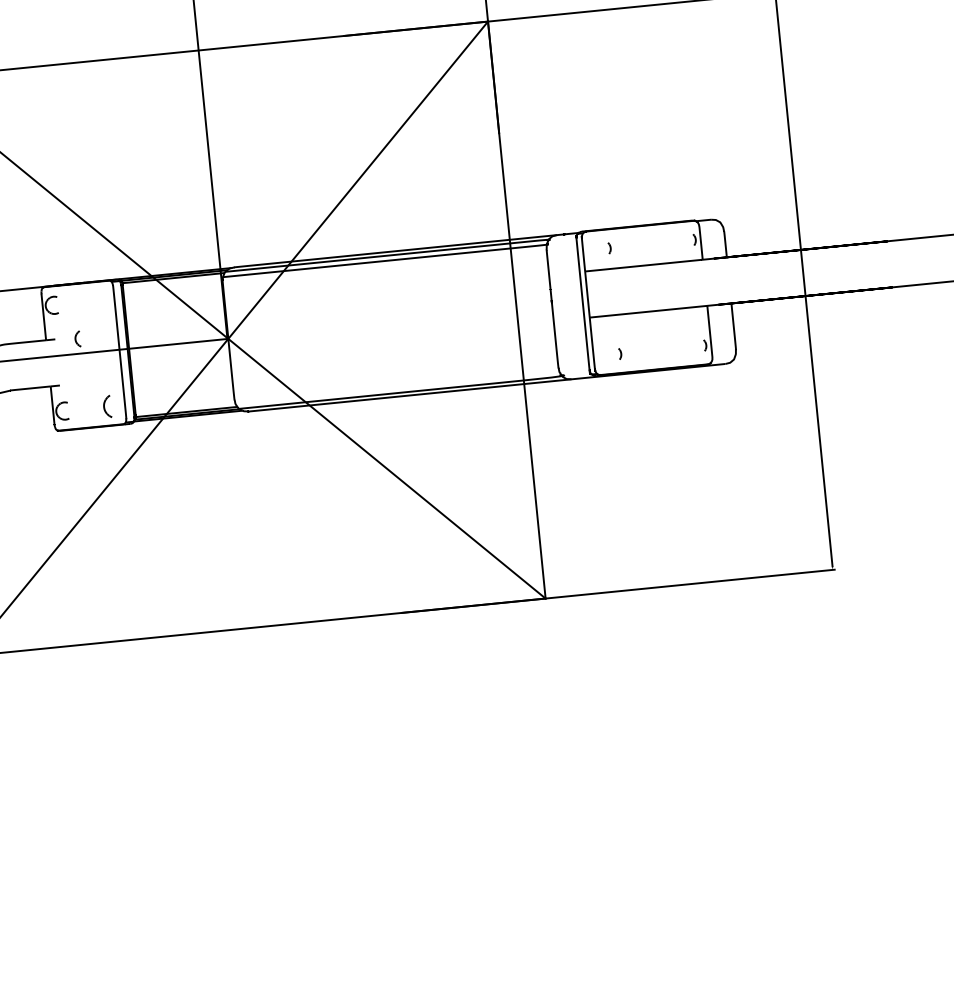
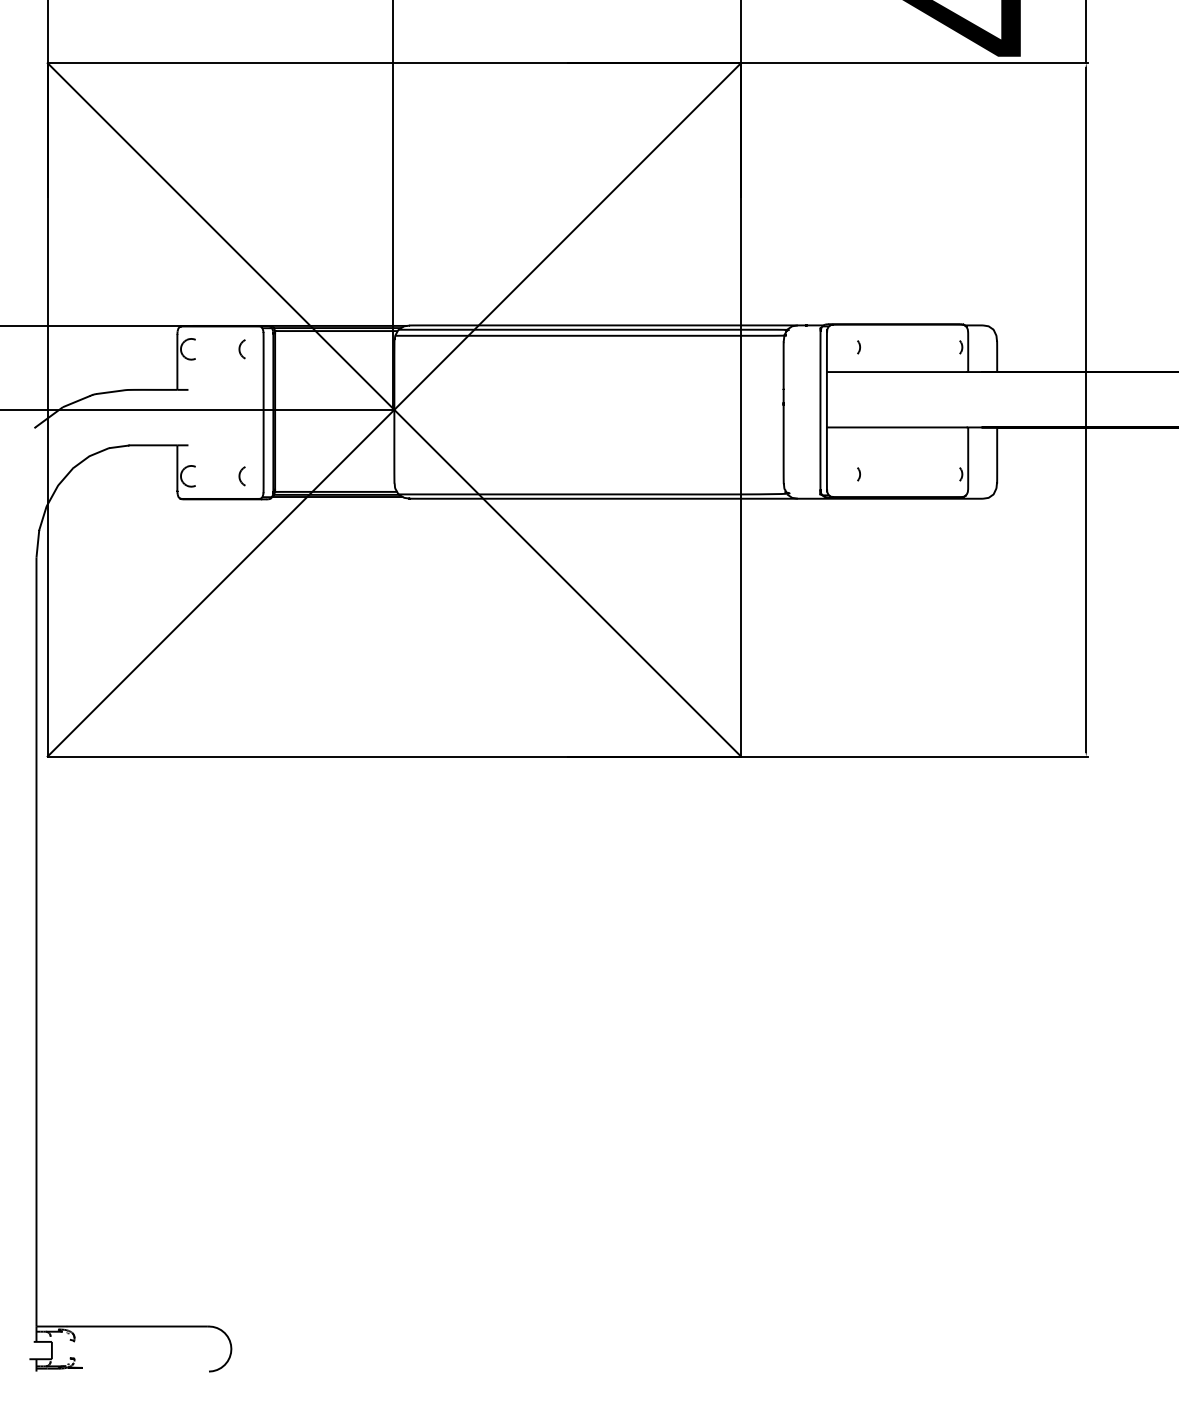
part: (77, 339) -> (241, 349), moved
part: (106, 407) -> (241, 476), size x0.71

